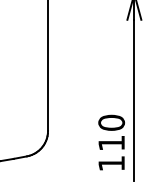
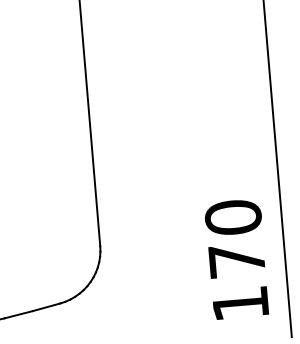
text: (111, 142) -> (236, 259), 110 -> 170

